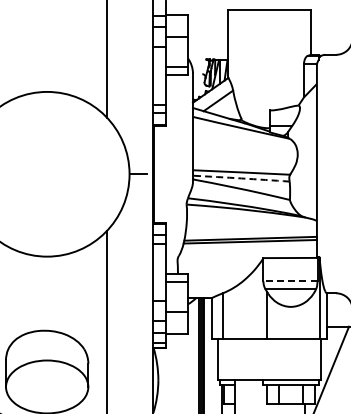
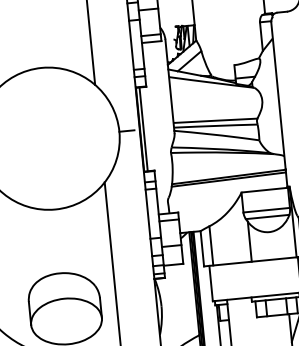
line: (157, 174) -> (143, 129), added
arc: (241, 178) -> (215, 125), dashed -> solid
line: (289, 281) -> (265, 210), dashed -> solid

